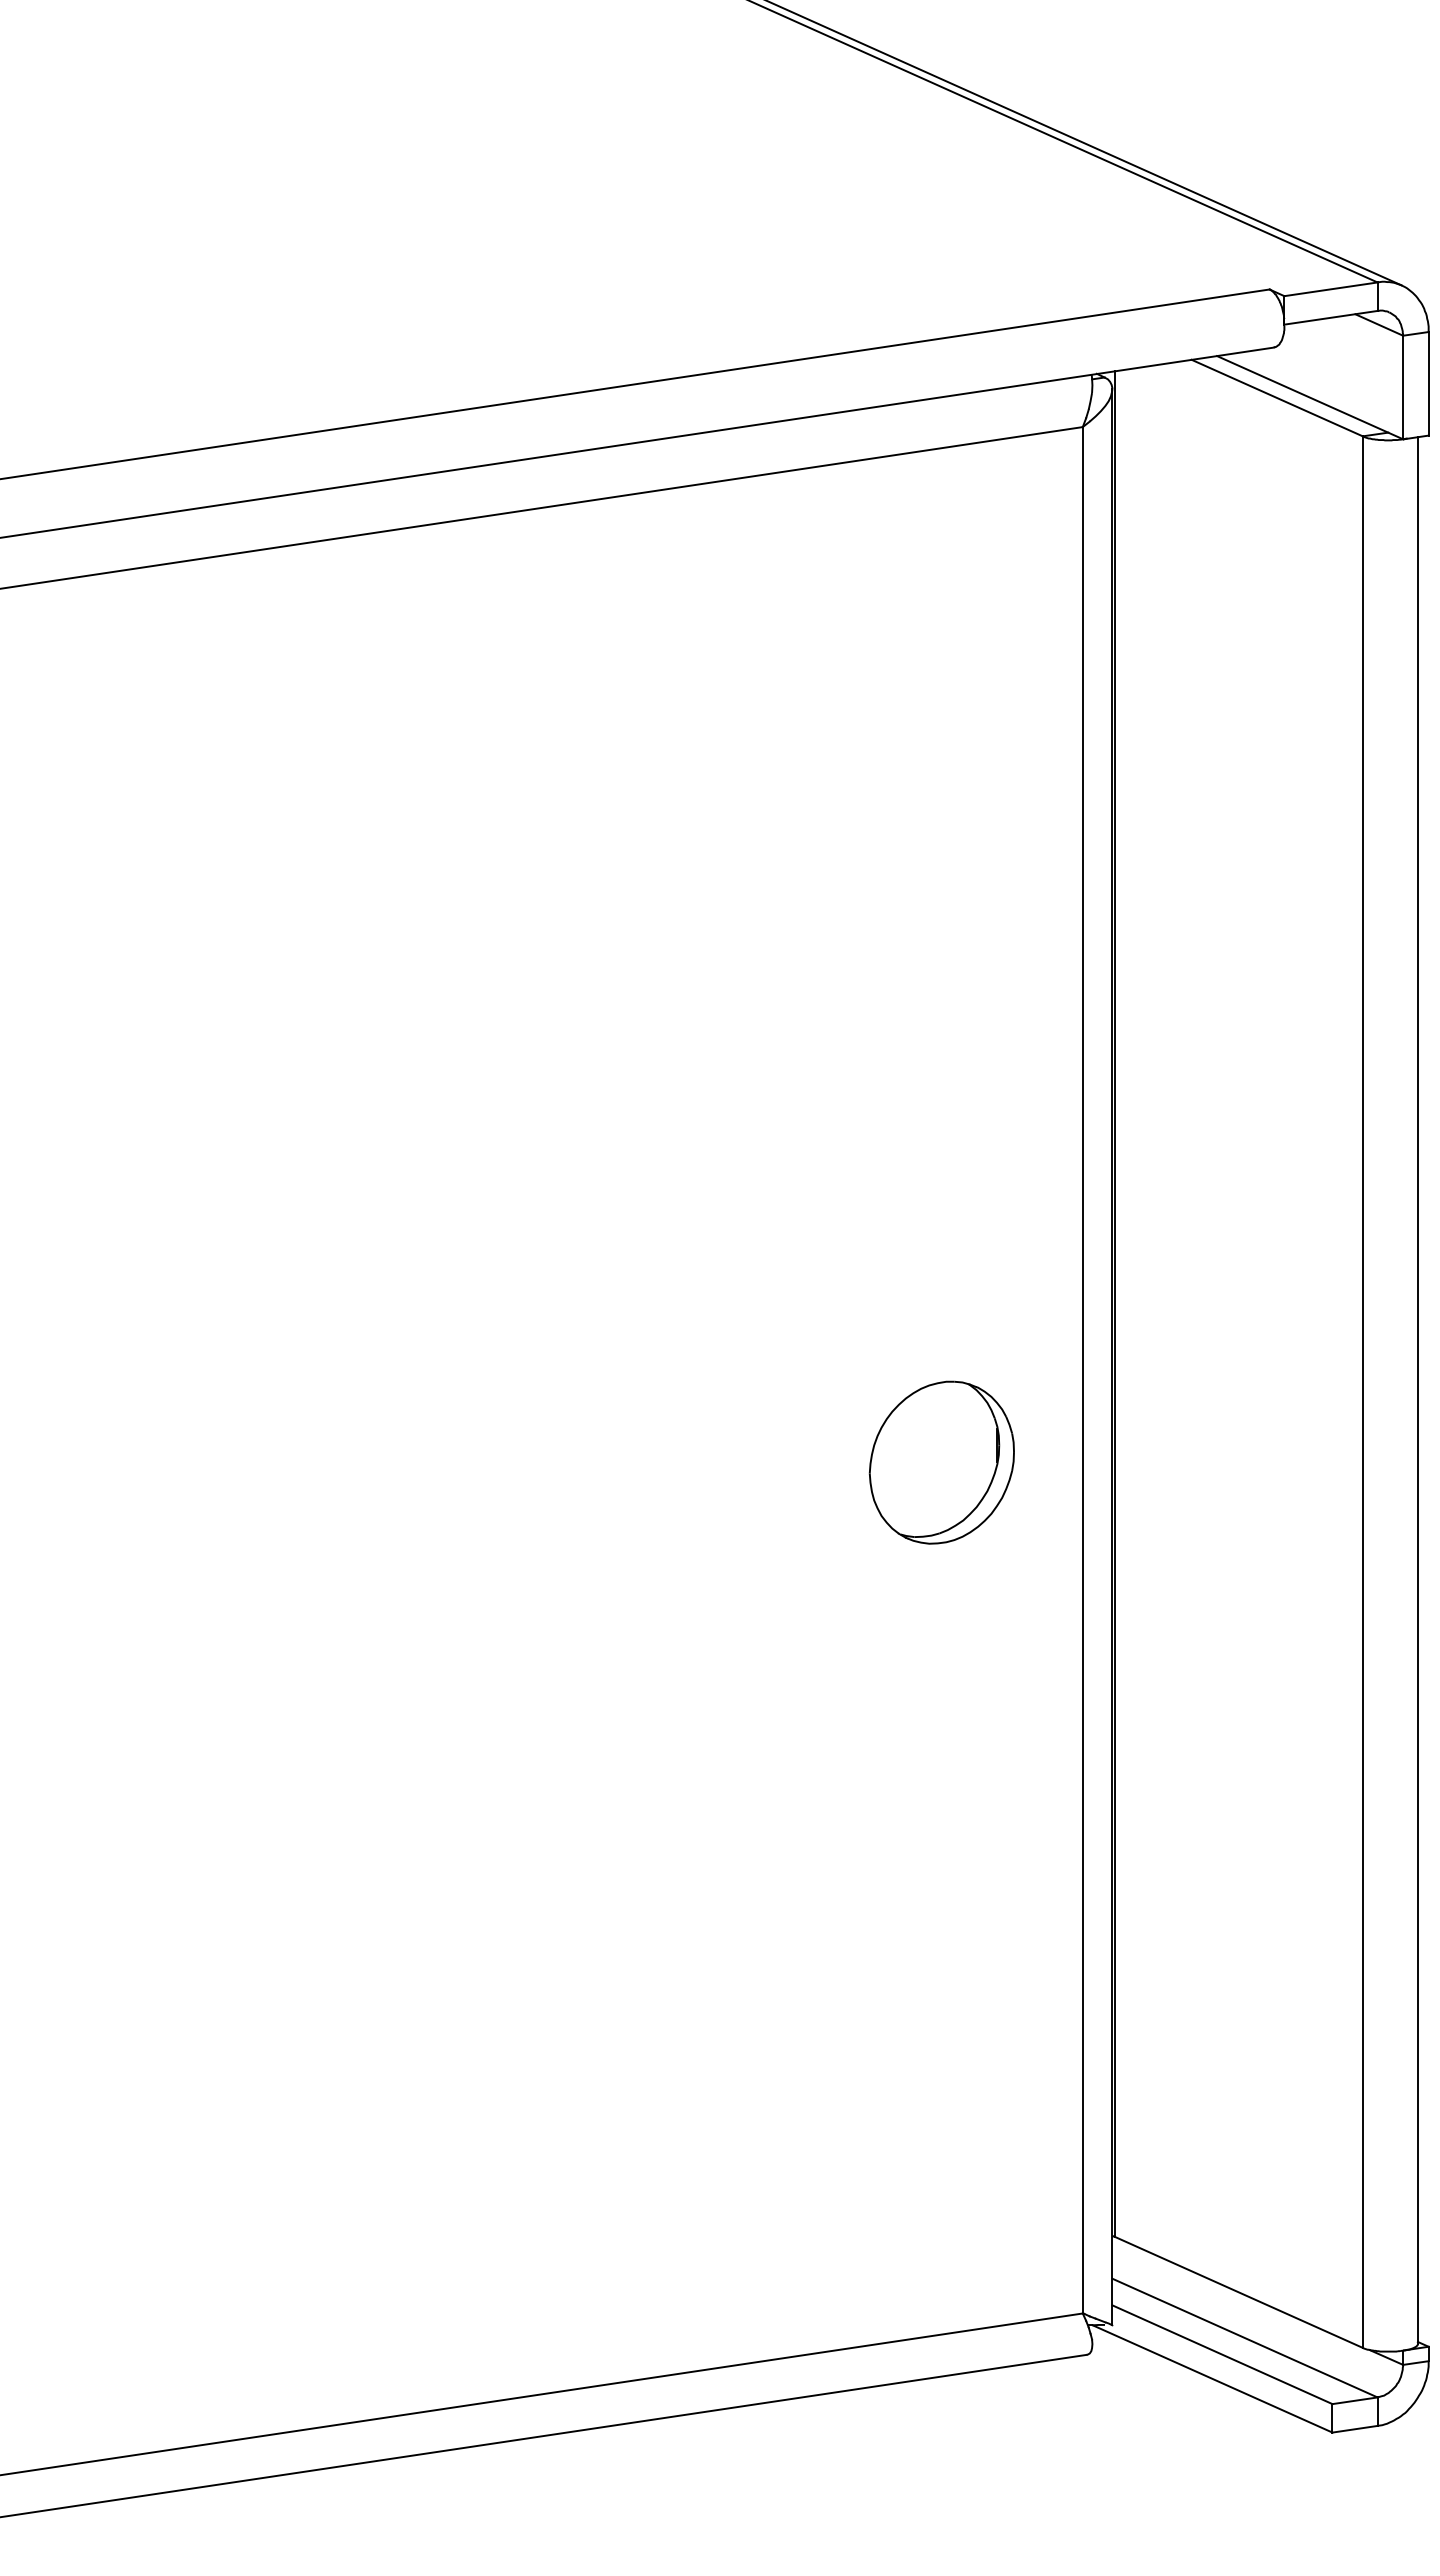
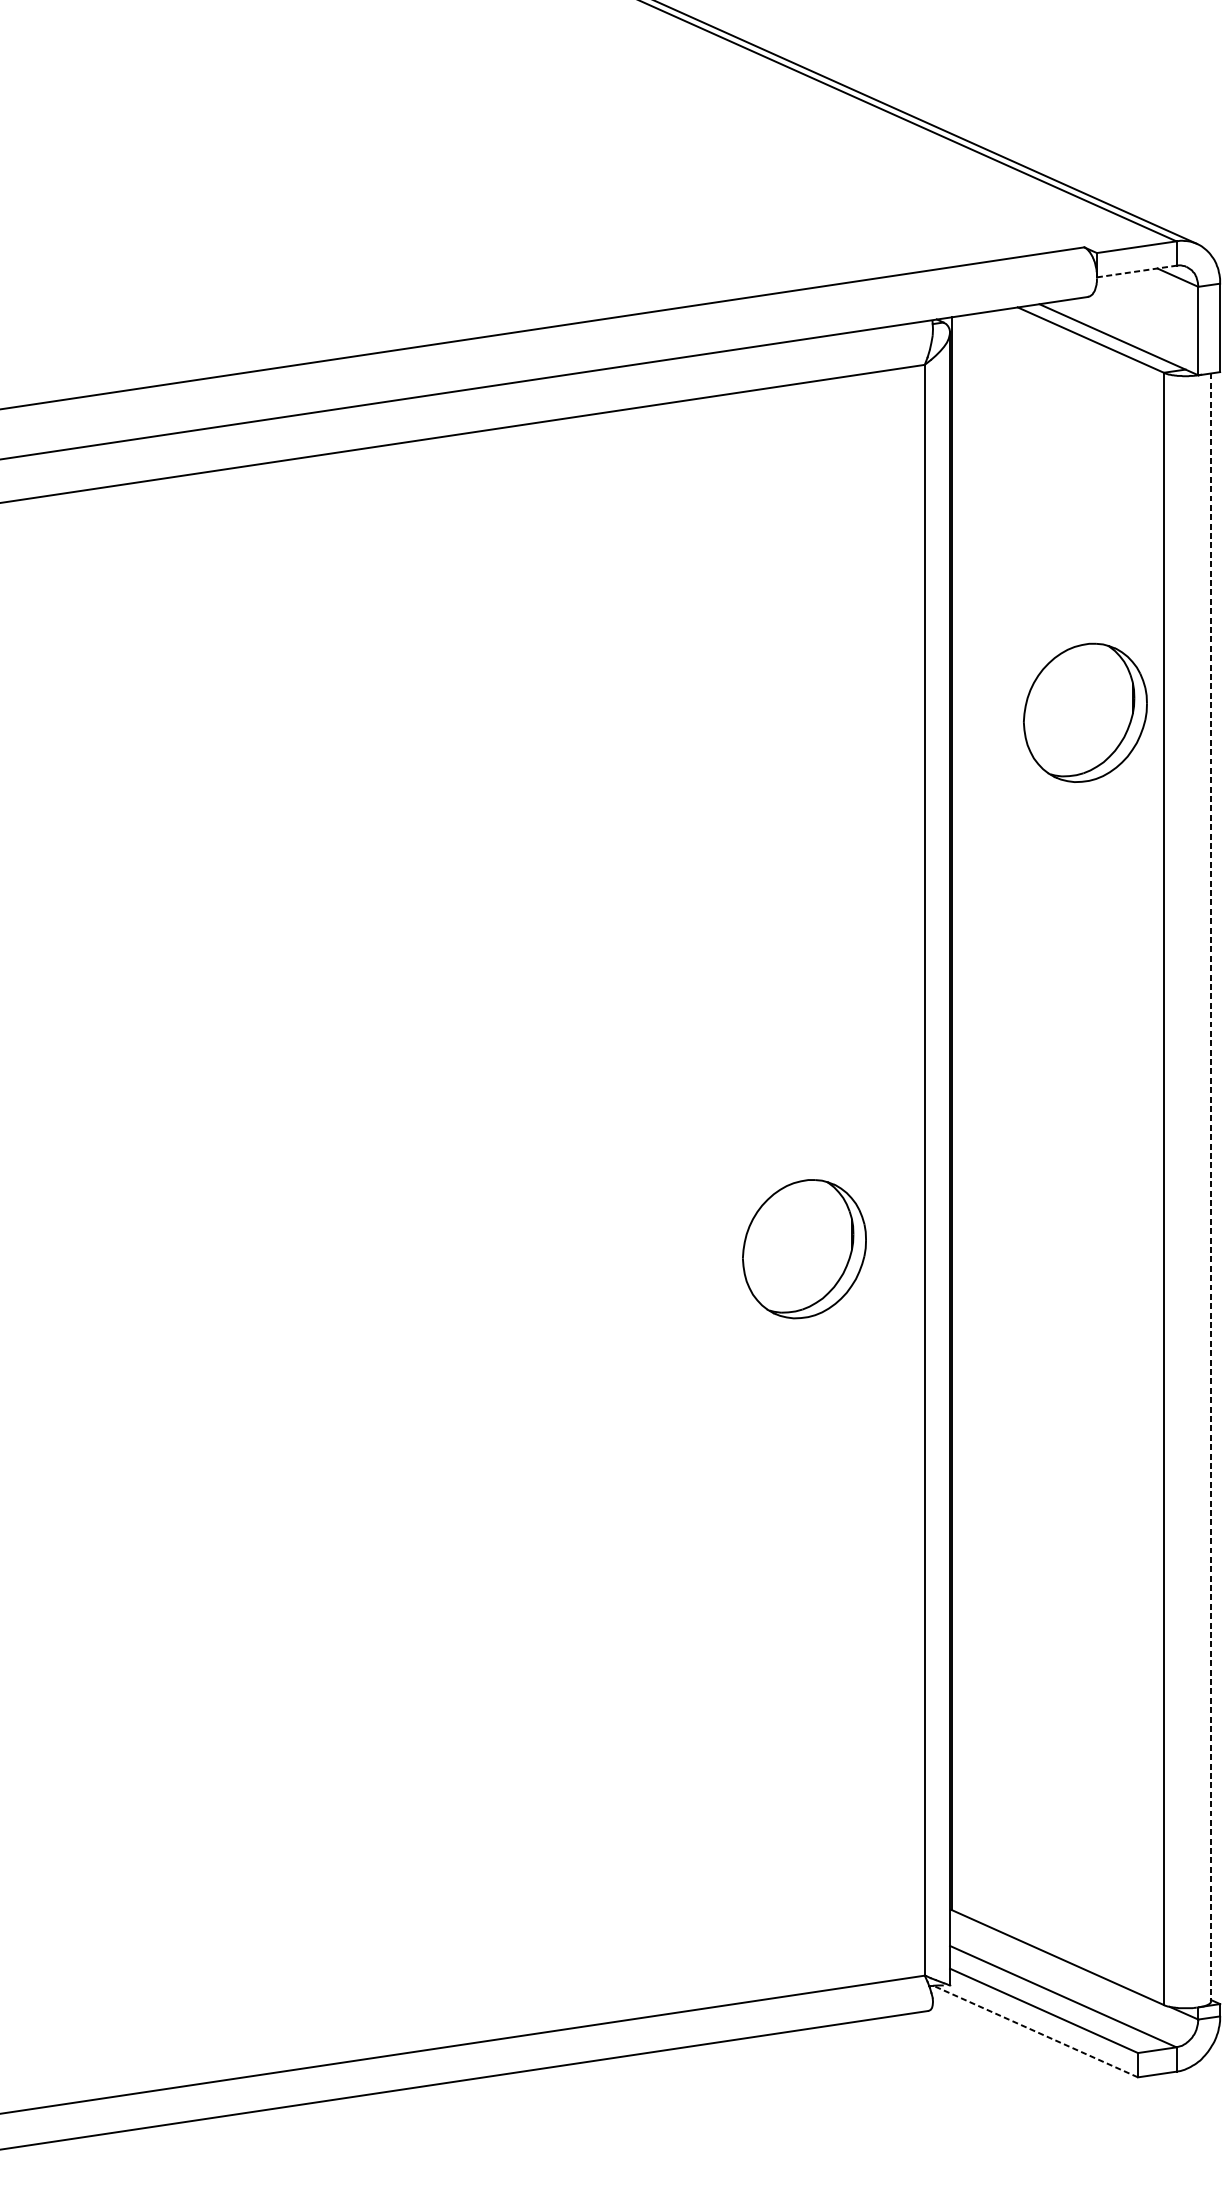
line: (1331, 317) -> (1137, 271), solid -> dashed
part: (1270, 834) -> (1085, 712), added
line: (1417, 1390) -> (1210, 1187), solid -> dashed
line: (1212, 2378) -> (1035, 2031), solid -> dashed

